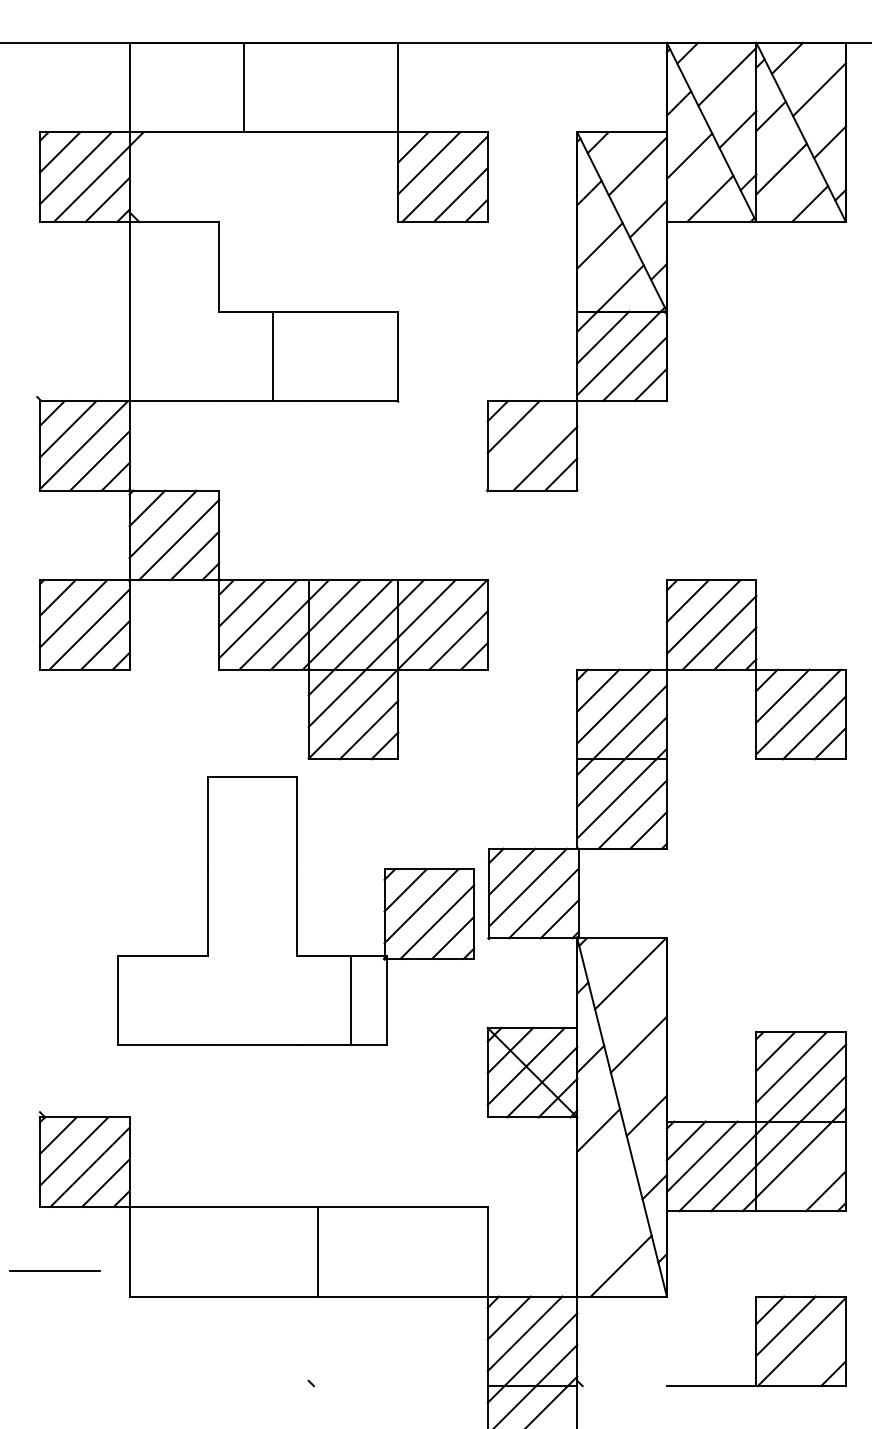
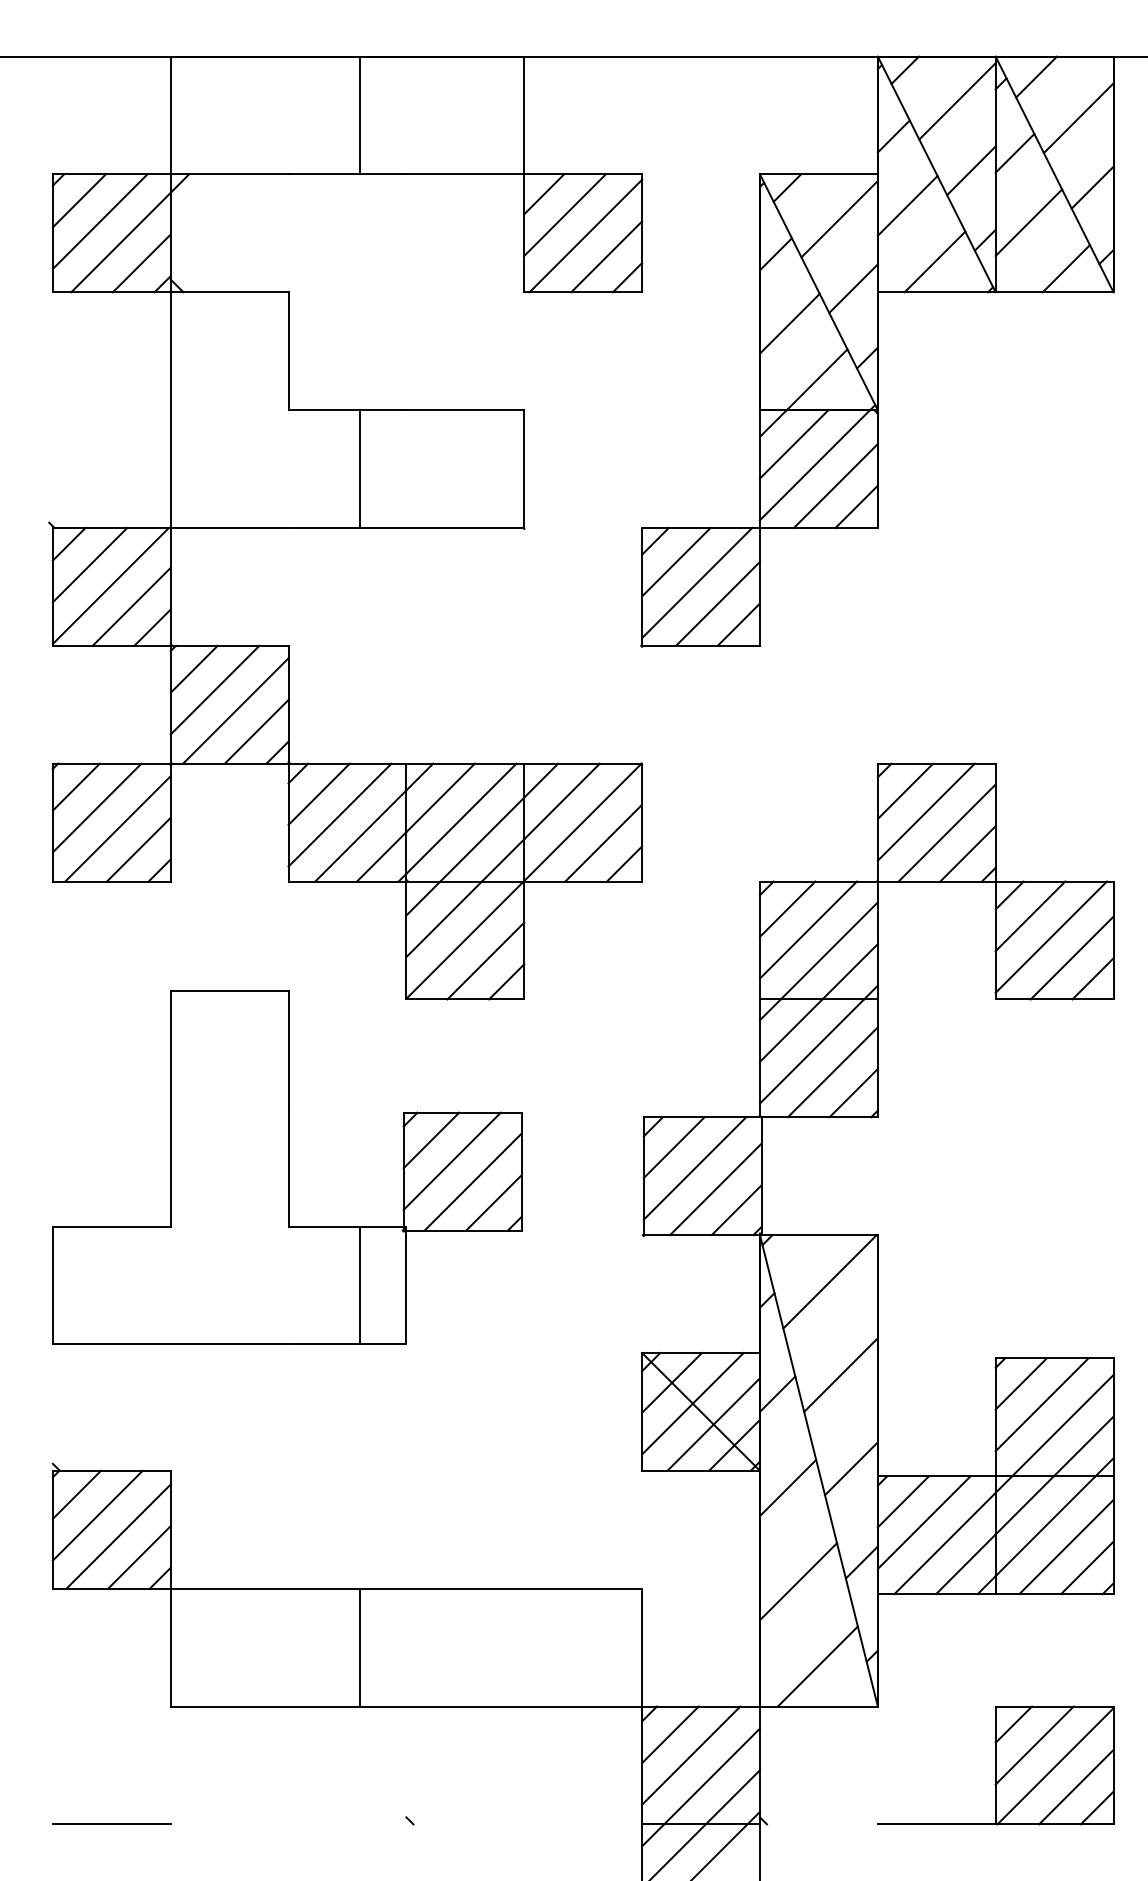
line: (244, 87) -> (360, 115), moved
line: (529, 442) -> (697, 582), added
part: (296, 910) -> (287, 1166), moved
line: (809, 1175) -> (1065, 1547), added
line: (606, 1201) -> (798, 1581), added
line: (318, 1251) -> (360, 1647), moved
line: (54, 1270) -> (111, 1823), moved
line: (817, 1357) -> (1076, 1786), added

